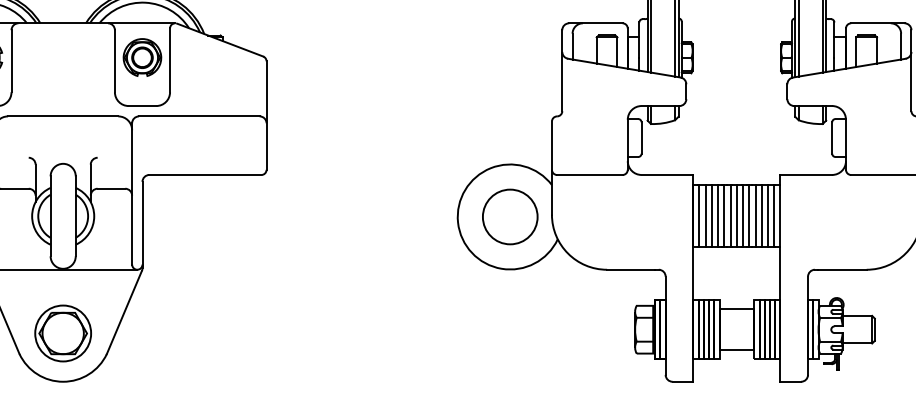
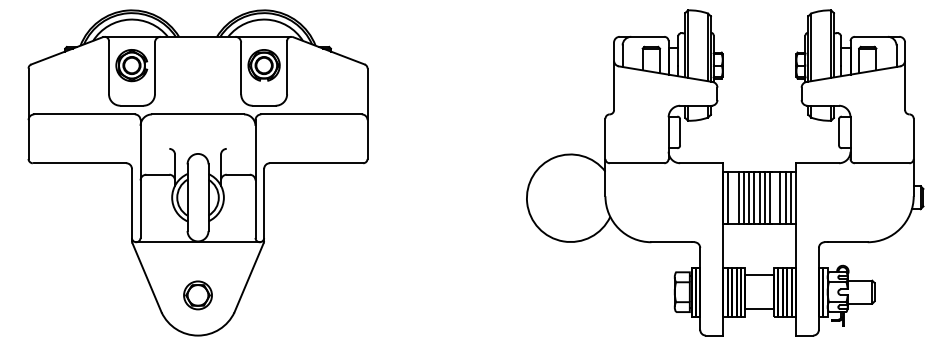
circle: (510, 216) -> (570, 197), removed
line: (705, 216) -> (733, 197), removed
line: (755, 216) -> (775, 197), removed
part: (62, 333) -> (197, 295), size x0.6

